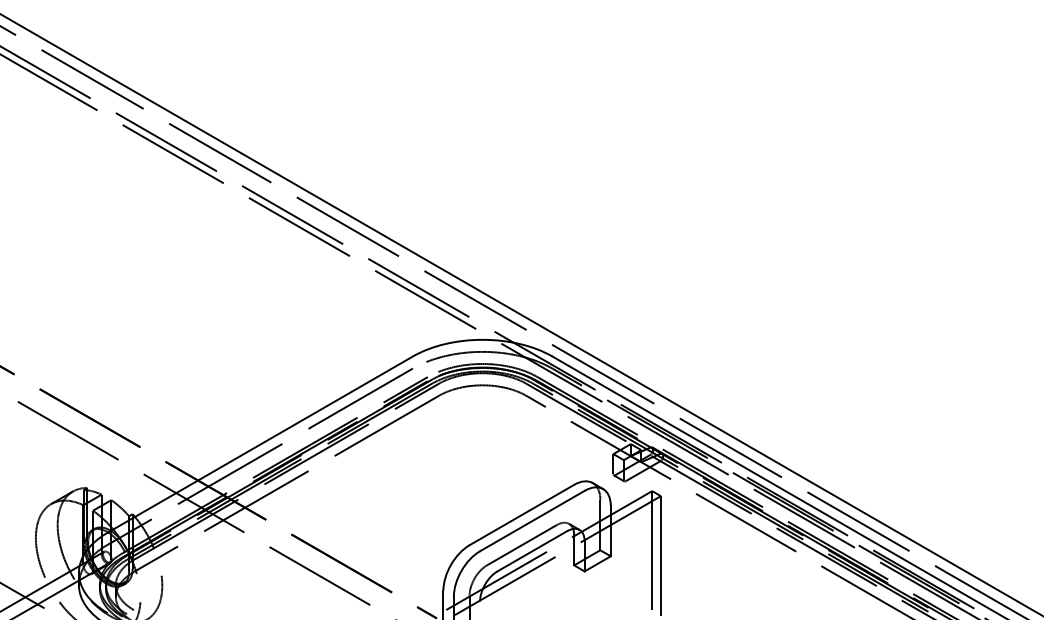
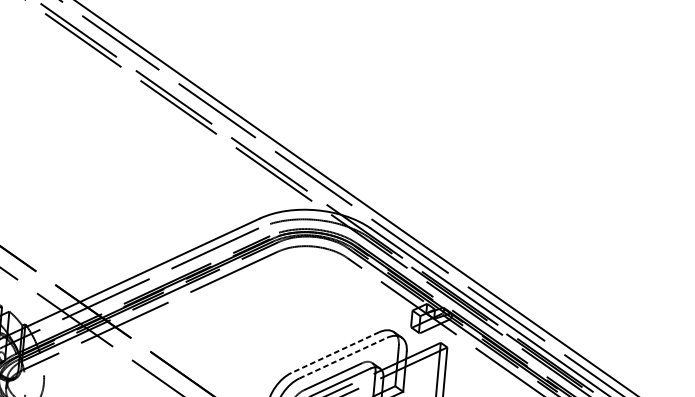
line: (521, 515) -> (334, 352), solid -> dashed
line: (532, 520) -> (343, 357), solid -> dashed

